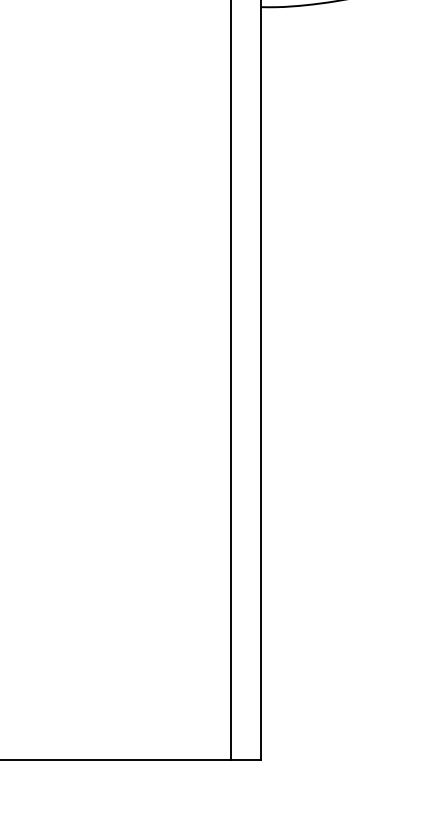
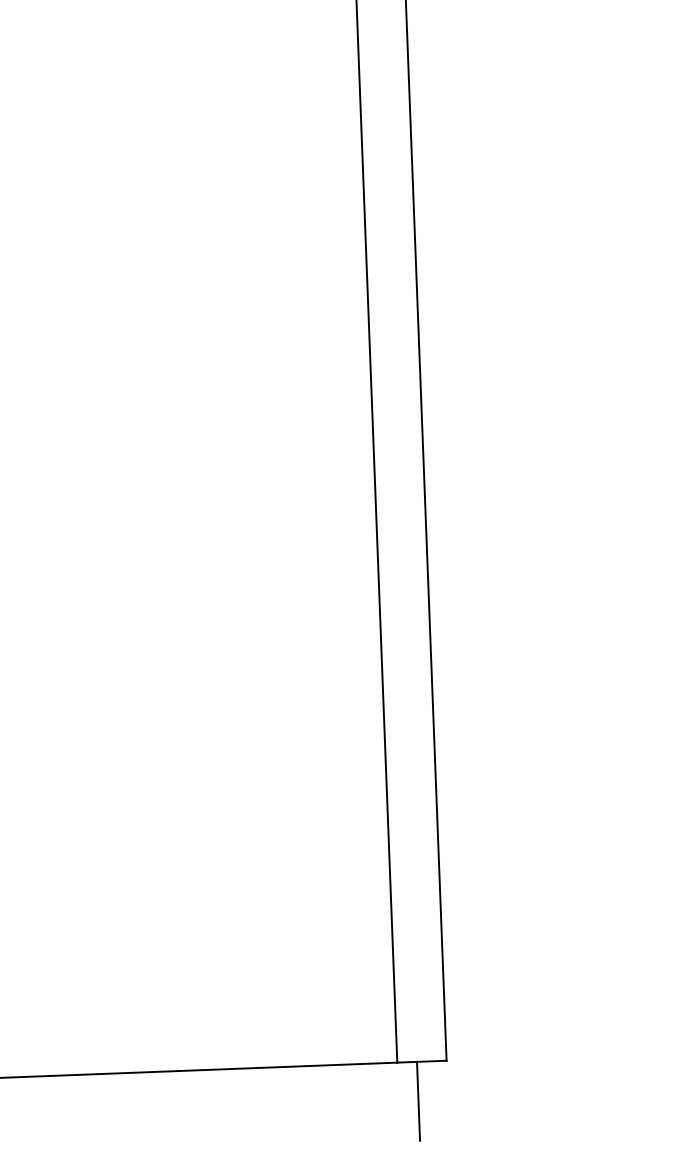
line: (242, 783) -> (418, 1099), added

